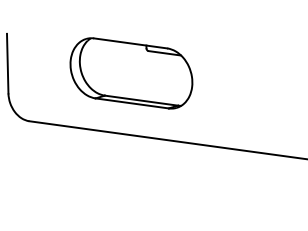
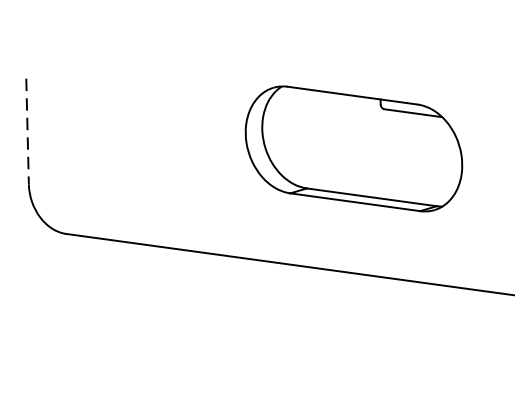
line: (7, 63) -> (27, 131), solid -> dashed
part: (131, 73) -> (354, 149), moved

